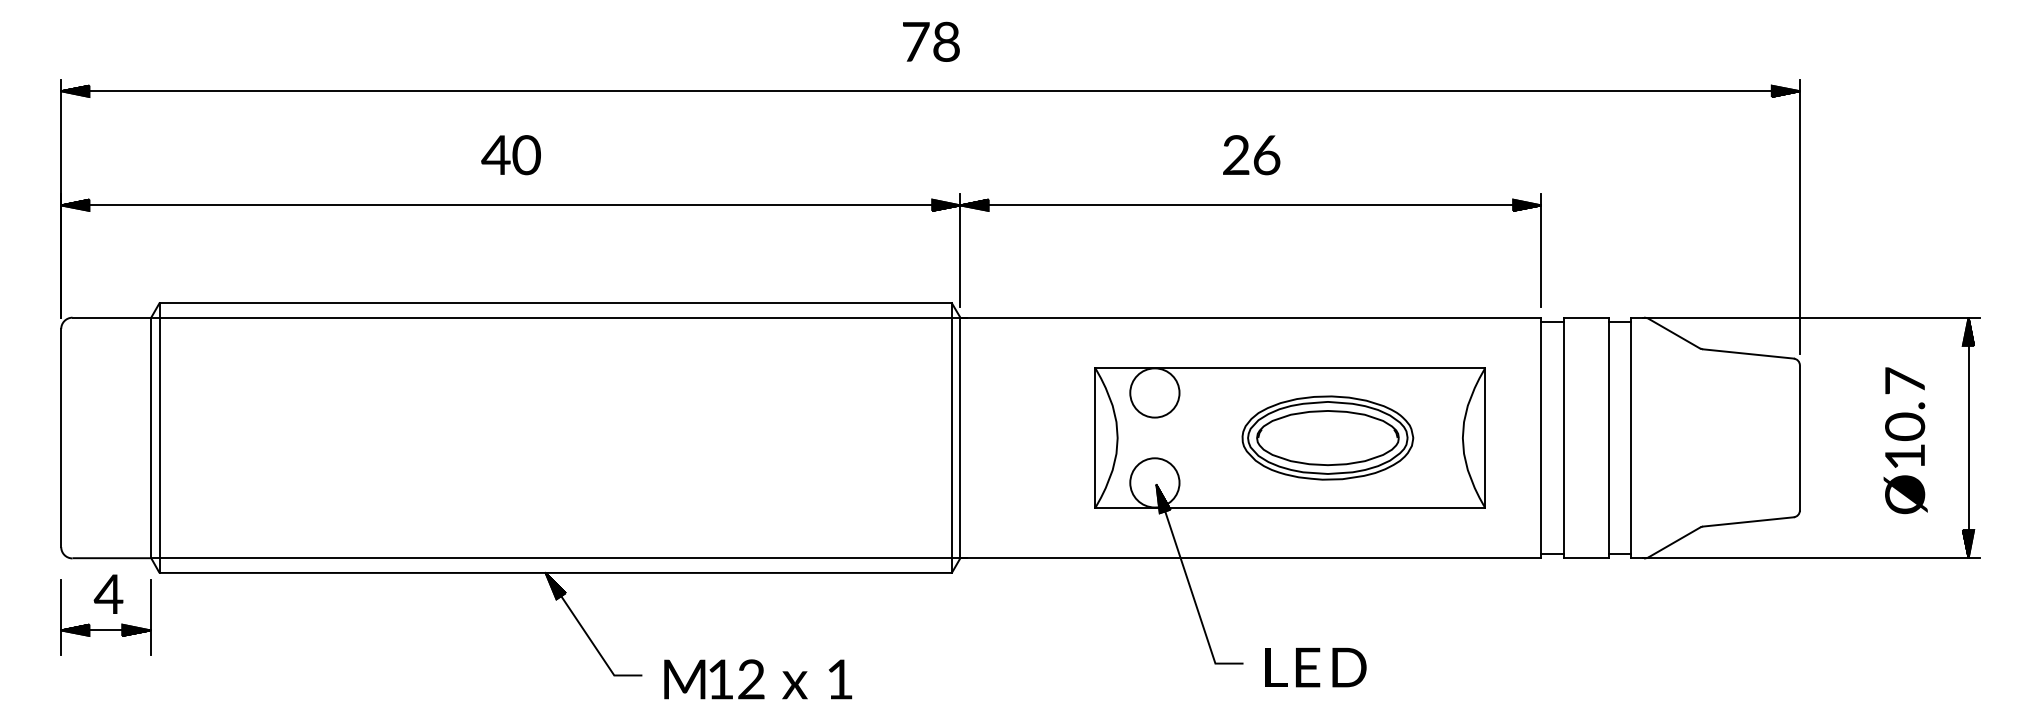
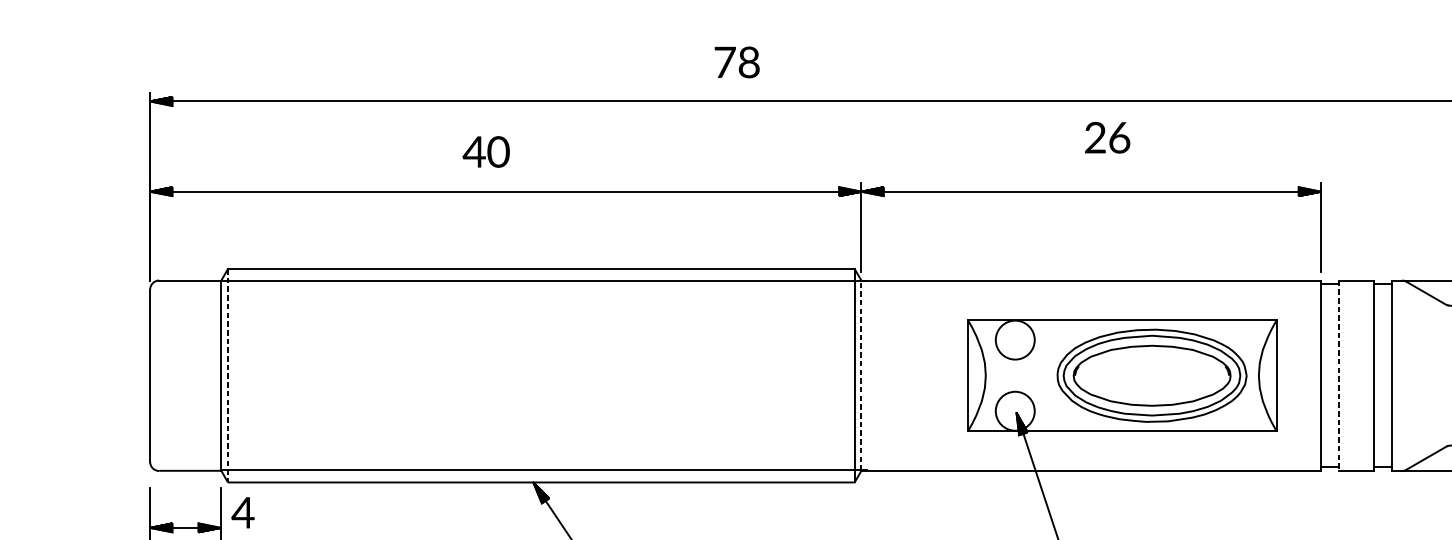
text: (931, 41) -> (737, 62), moved
text: (510, 155) -> (485, 152), moved
text: (1251, 155) -> (1107, 138), moved
line: (960, 437) -> (861, 375), solid -> dashed
part: (1327, 437) -> (1151, 375), size x1.4
line: (159, 438) -> (227, 376), solid -> dashed
line: (1563, 438) -> (1338, 376), solid -> dashed
text: (108, 593) -> (242, 512), moved

